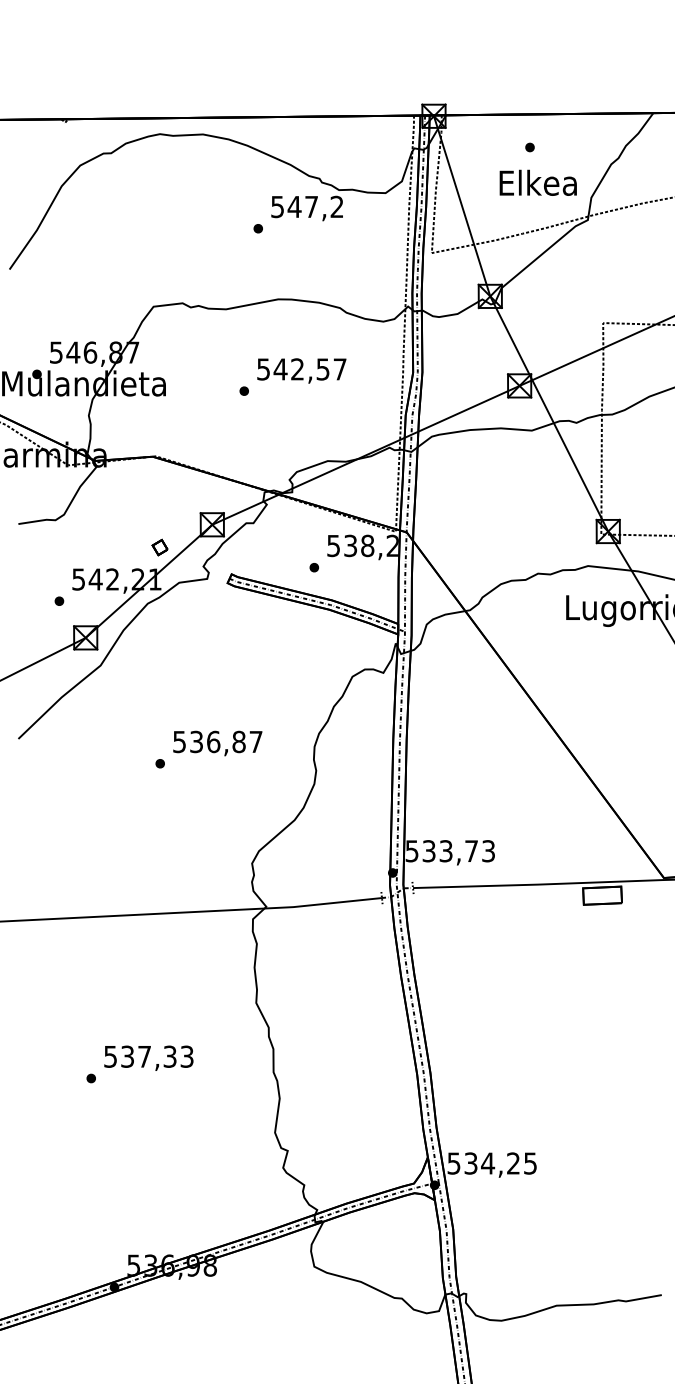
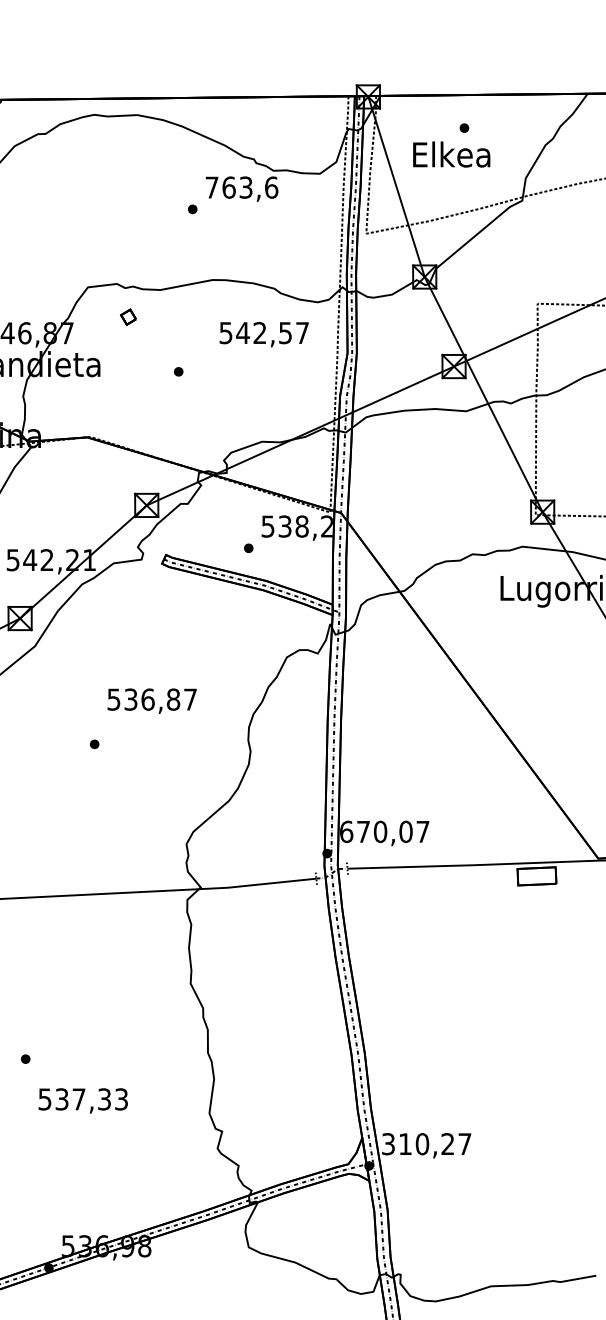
text: (537, 182) -> (450, 154), moved
text: (307, 206) -> (241, 187), 547,2 -> 763,6
text: (301, 370) -> (263, 334), moved
part: (159, 547) -> (127, 317), moved
text: (217, 743) -> (151, 701), moved
text: (449, 851) -> (383, 832), 533,73 -> 670,07
text: (148, 1057) -> (82, 1100), moved
text: (492, 1163) -> (426, 1144), 534,25 -> 310,27

